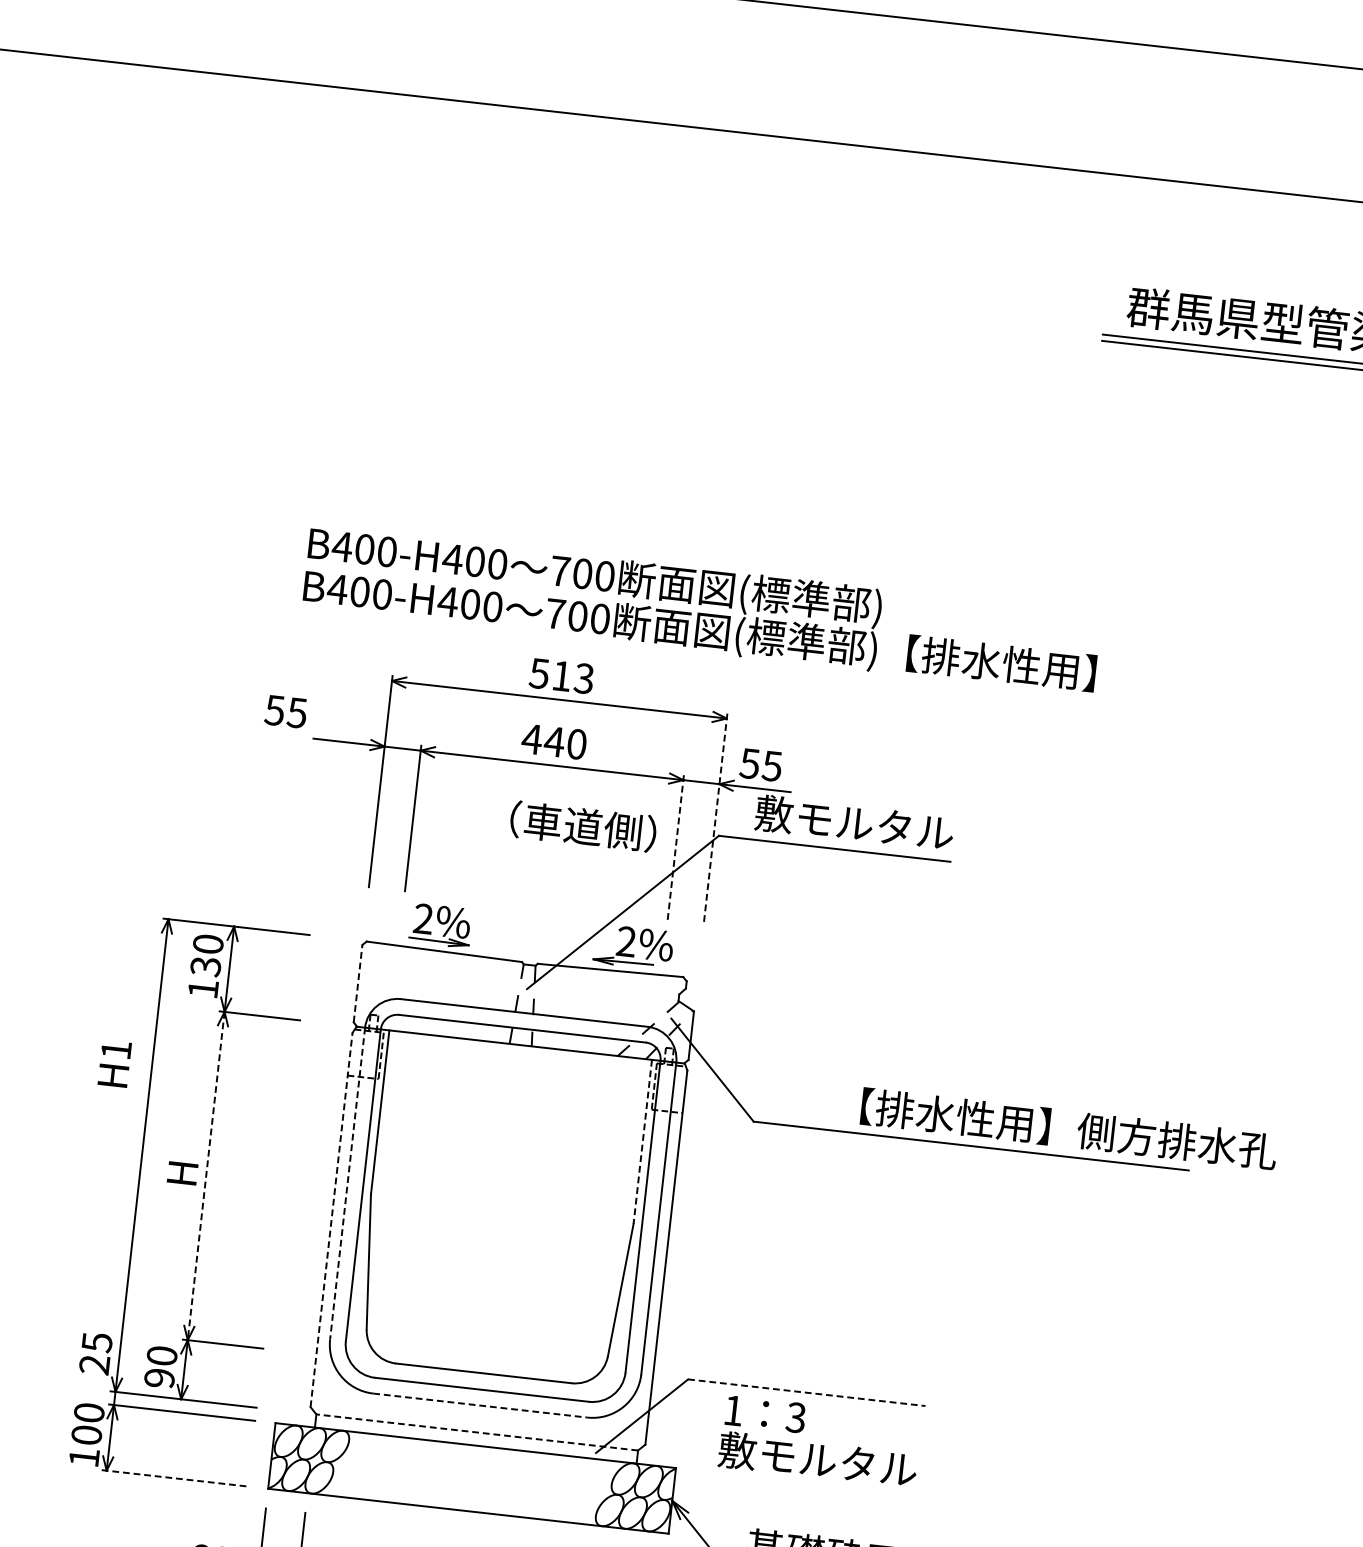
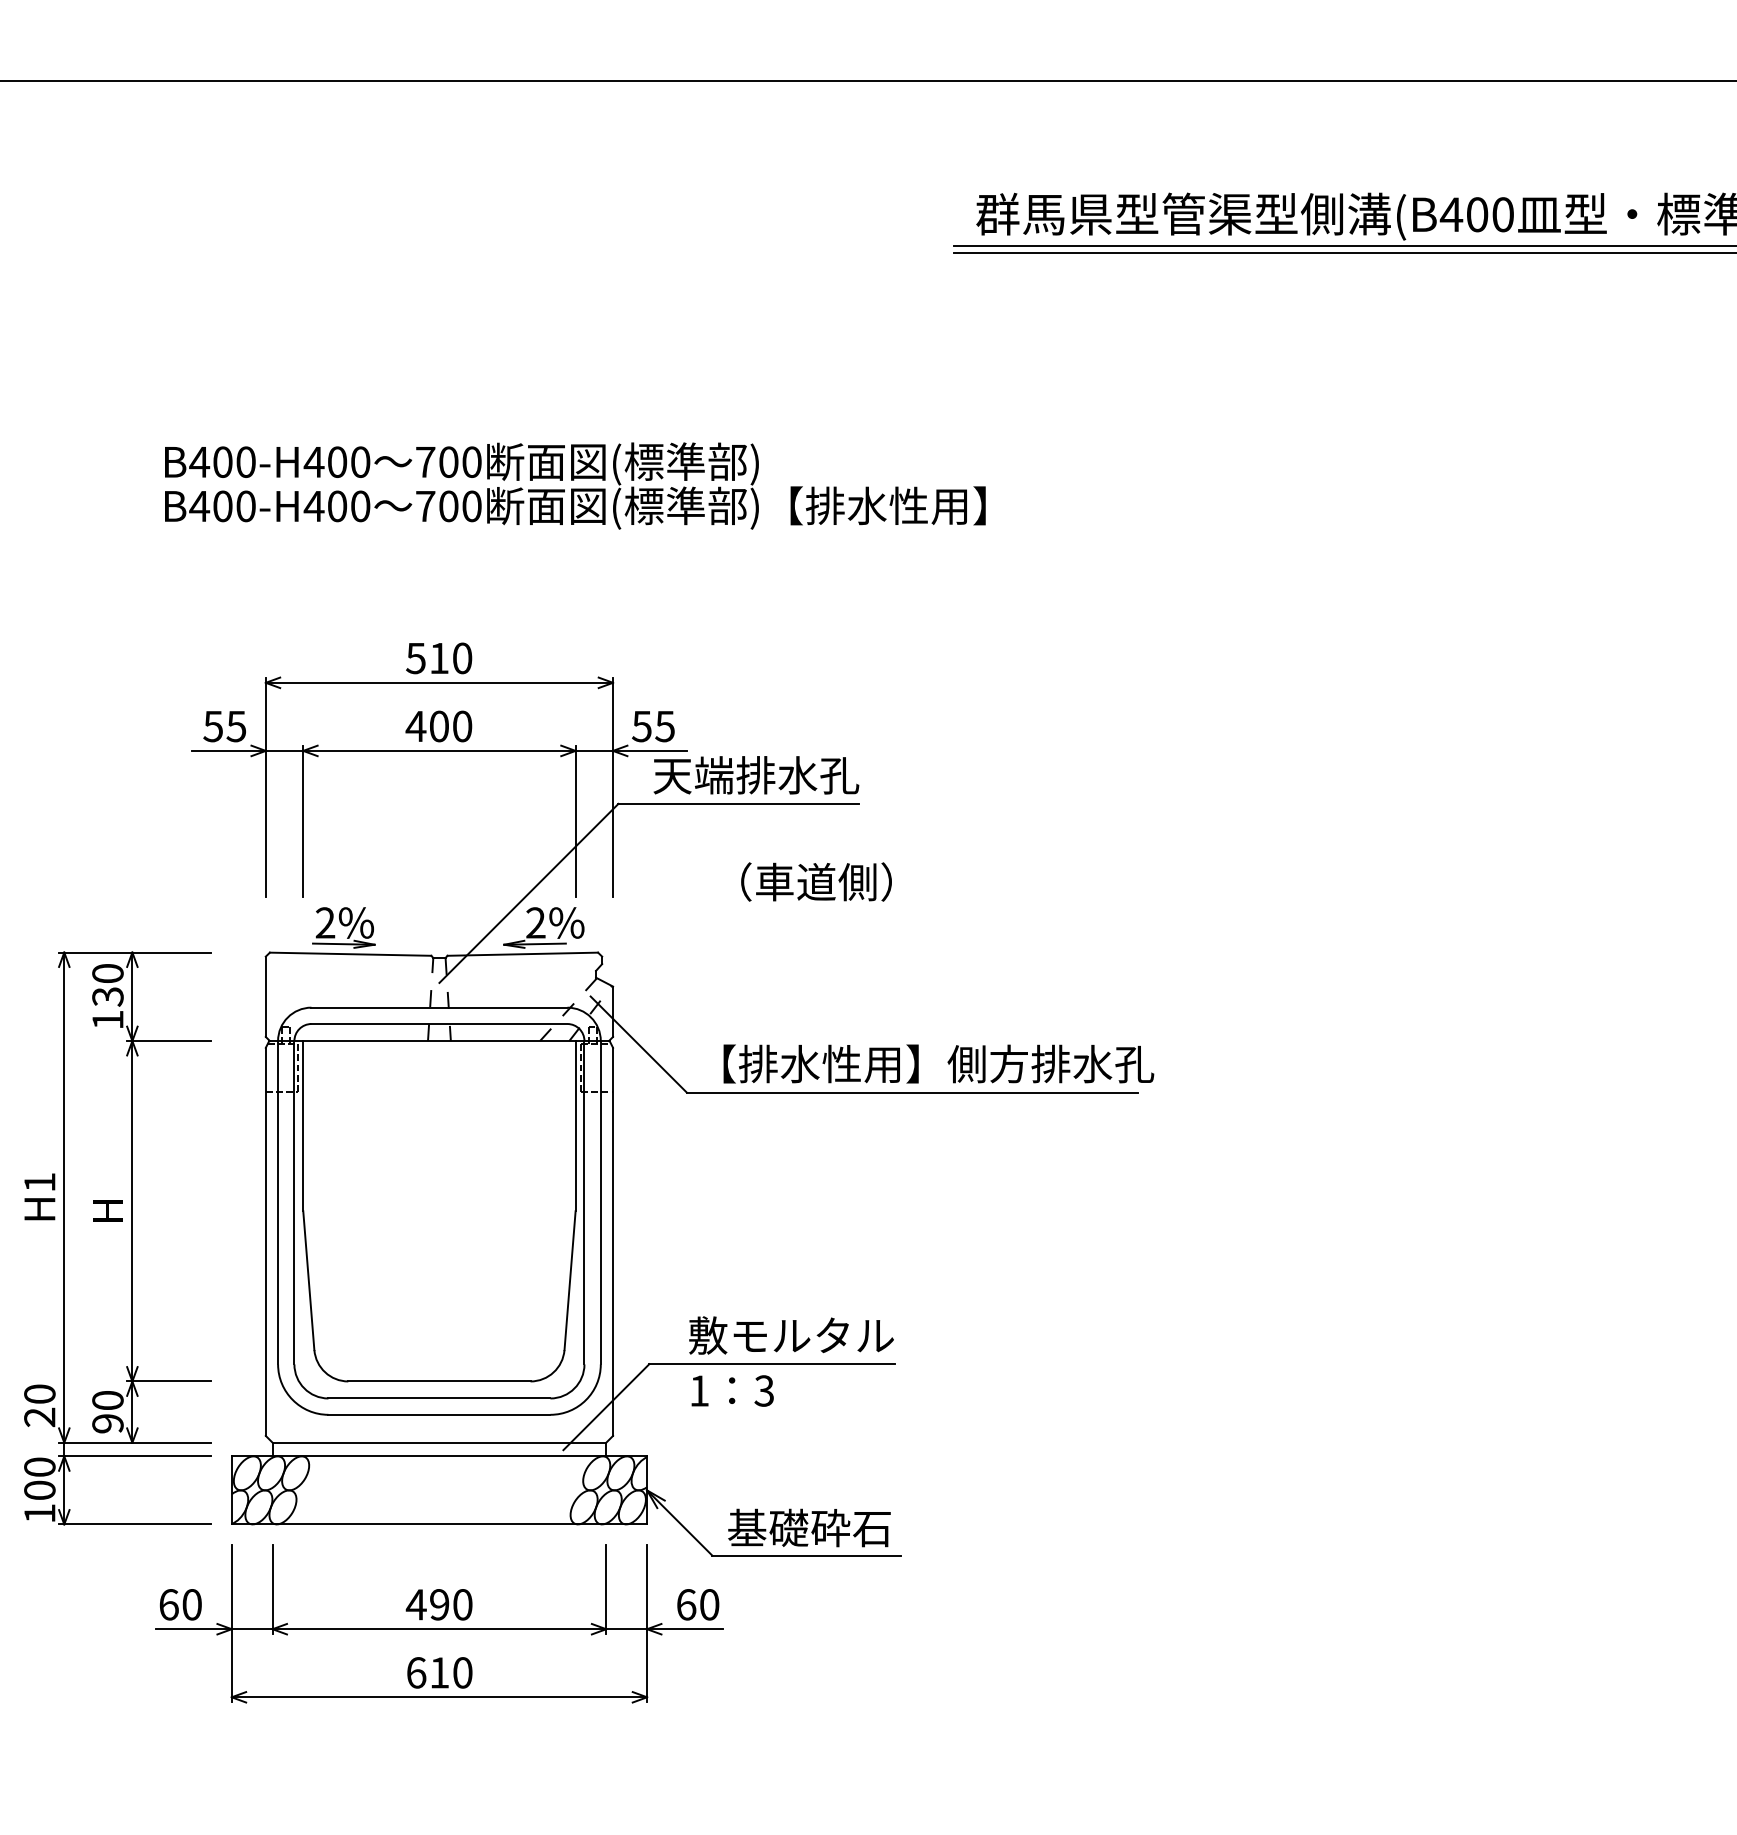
text: (702, 609) -> (575, 485), moved
text: (584, 678) -> (462, 658), 513 -> 510
text: (285, 711) -> (224, 726), moved
text: (553, 741) -> (438, 726), 440 -> 400
line: (715, 819) -> (613, 787), dashed -> solid
text: (855, 823) -> (756, 775), 敷モルタル -> 天端排水孔
text: (583, 826) -> (816, 881), moved
line: (675, 848) -> (575, 821), dashed -> solid
line: (357, 983) -> (265, 996), dashed -> solid
text: (114, 1063) -> (39, 1196), moved
text: (1068, 1128) -> (938, 1063), moved
line: (642, 1142) -> (575, 1126), dashed -> solid
line: (206, 1176) -> (132, 1211), dashed -> solid
line: (348, 1183) -> (278, 1202), dashed -> solid
line: (331, 1219) -> (265, 1241), dashed -> solid
text: (96, 1342) -> (39, 1394), 25 -> 20
line: (806, 1393) -> (772, 1364), dashed -> solid
line: (480, 1405) -> (439, 1414), dashed -> solid
line: (477, 1432) -> (439, 1442), dashed -> solid
text: (817, 1459) -> (791, 1335), moved
line: (174, 1478) -> (134, 1524), dashed -> solid

